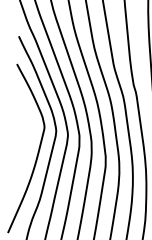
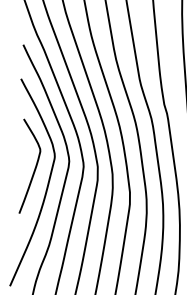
curve: (27, 137) -> (34, 168), added

